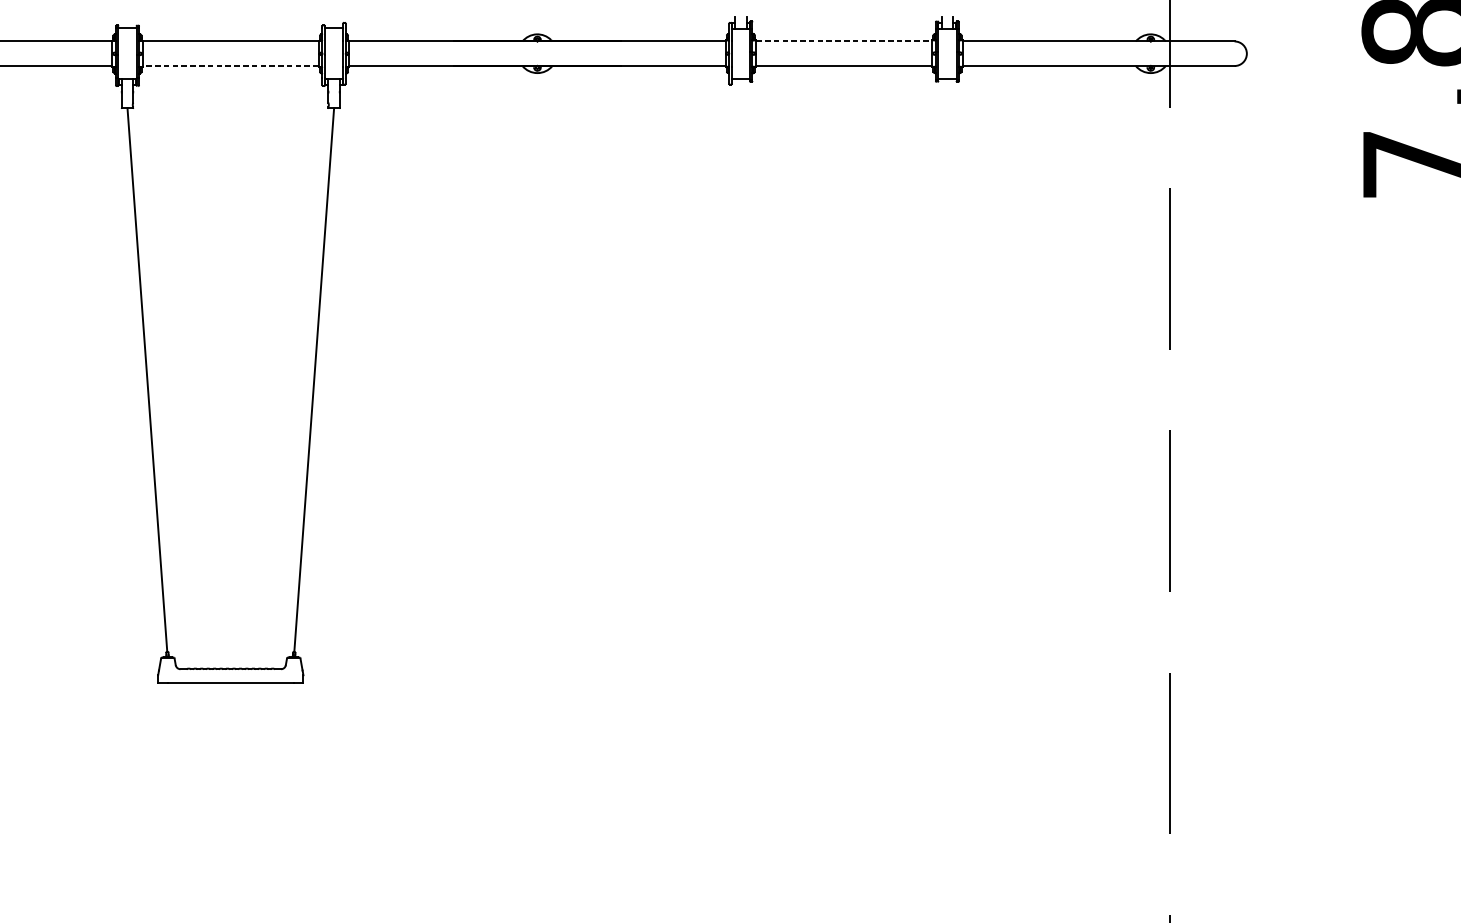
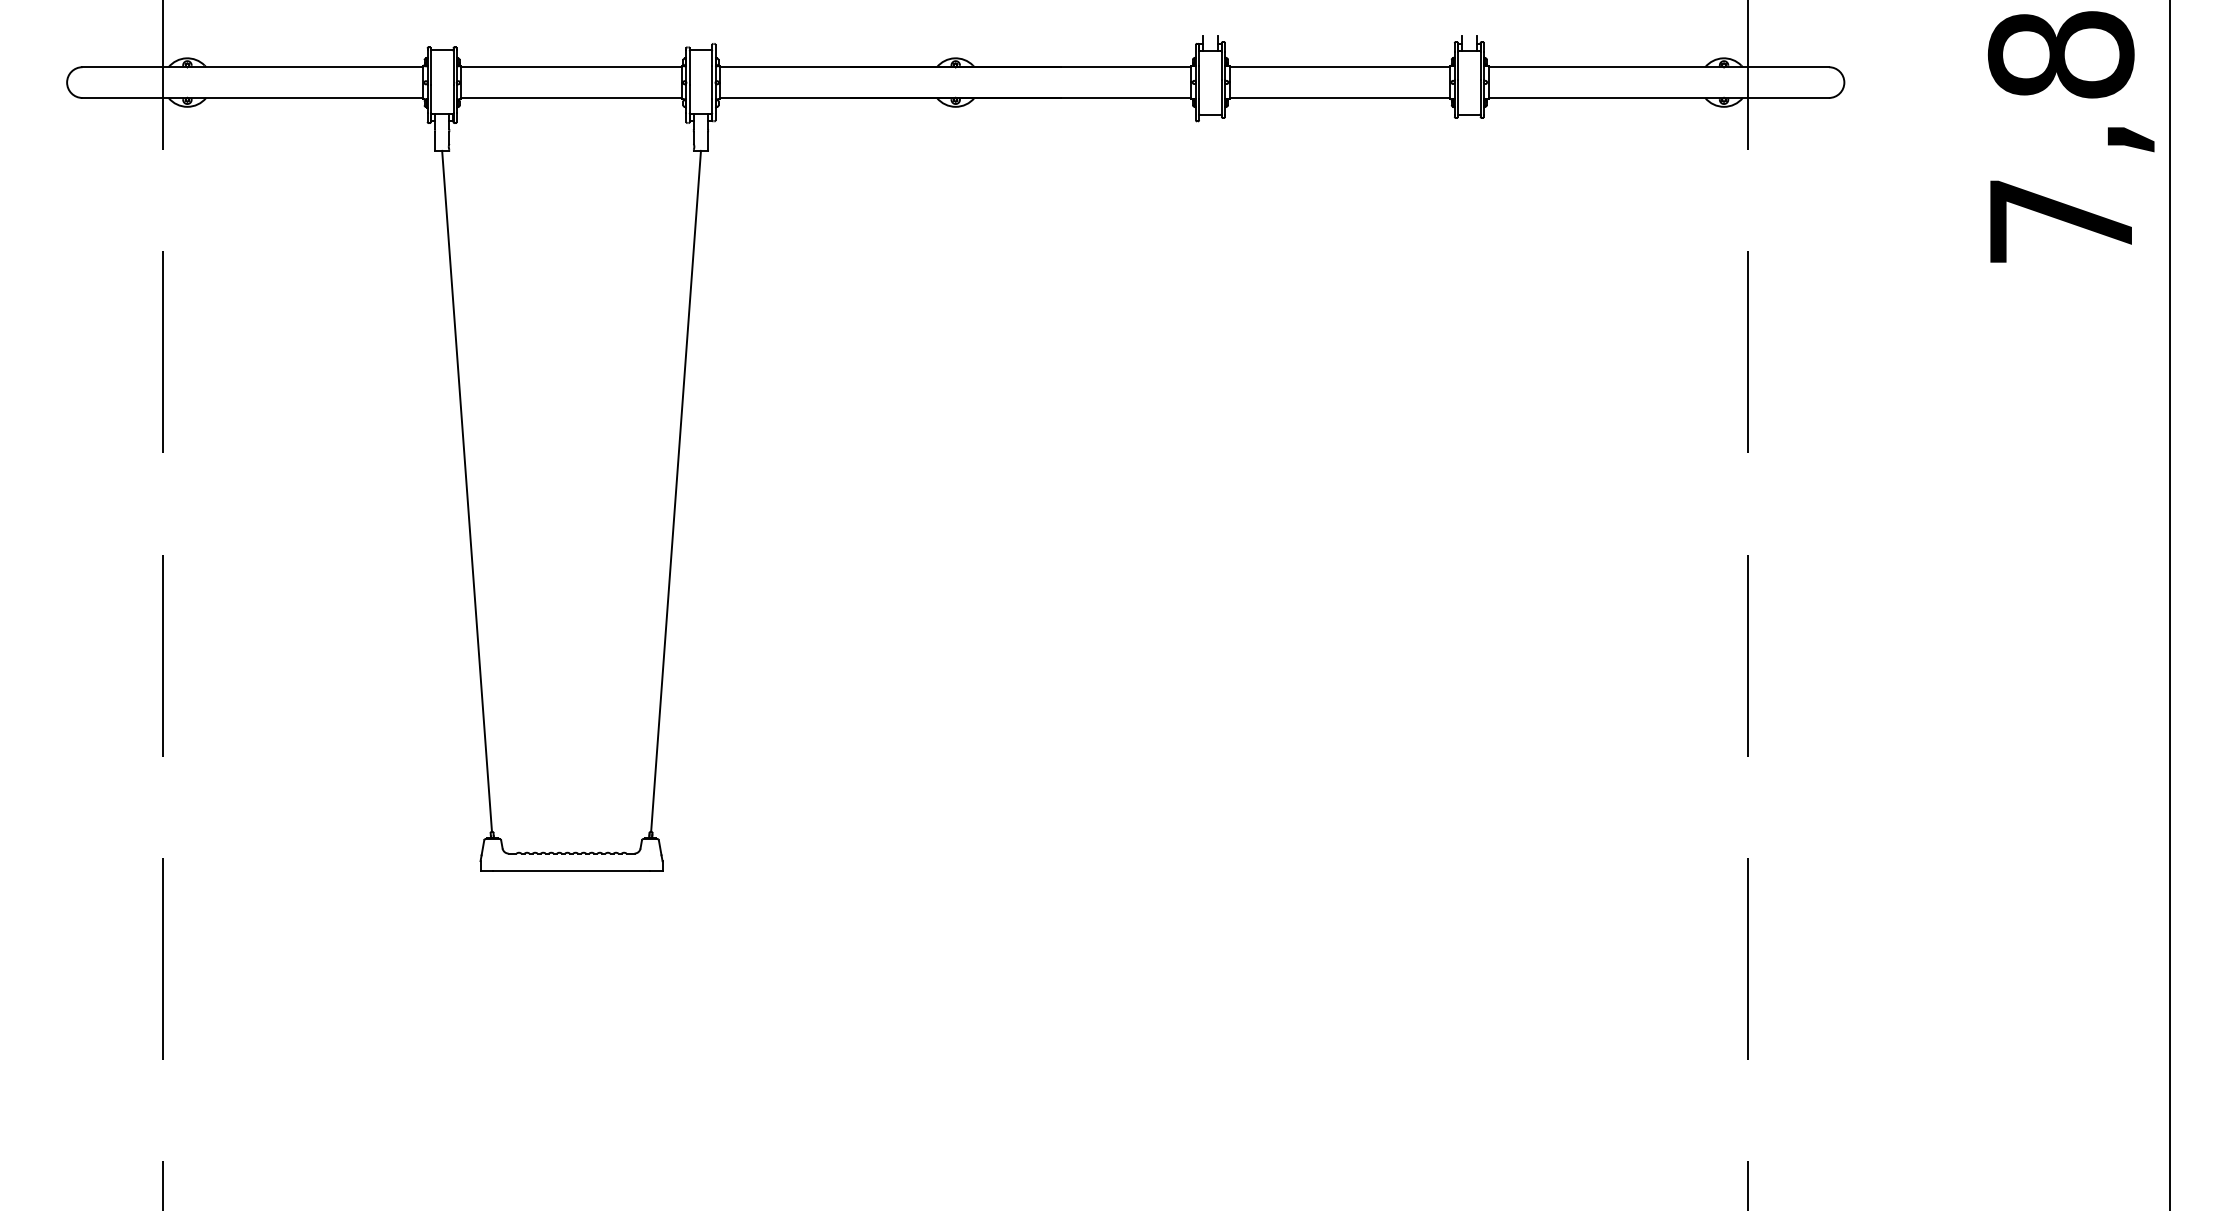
line: (844, 41) -> (1340, 67), dashed -> solid
line: (230, 65) -> (571, 97), dashed -> solid

